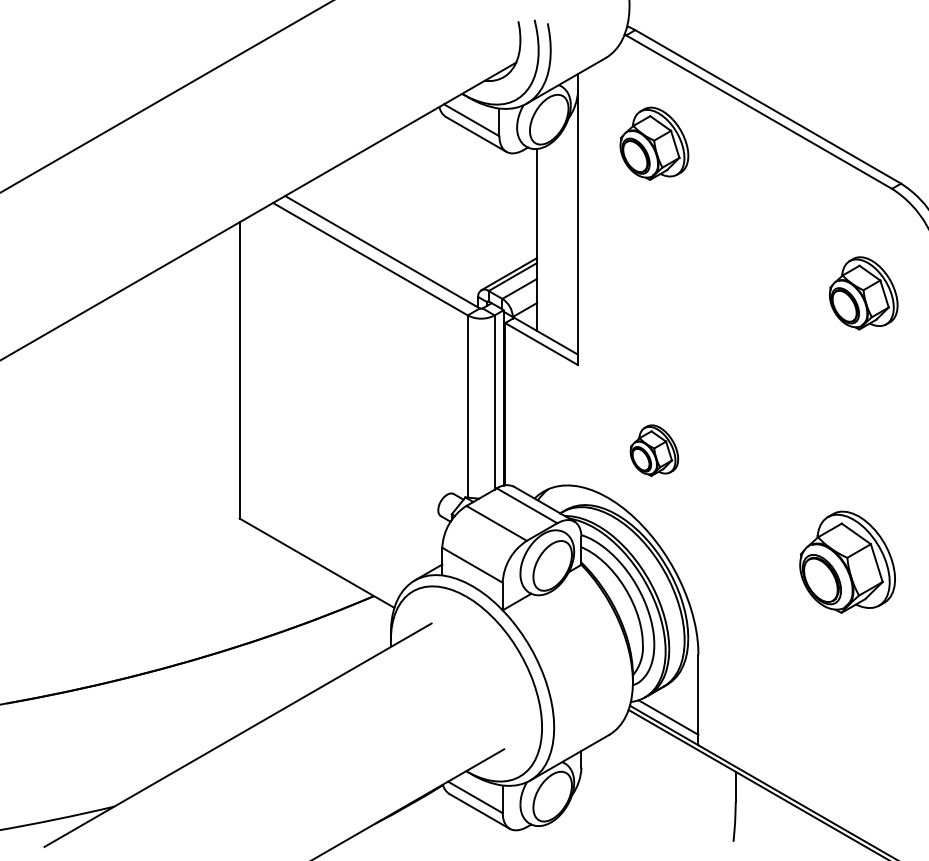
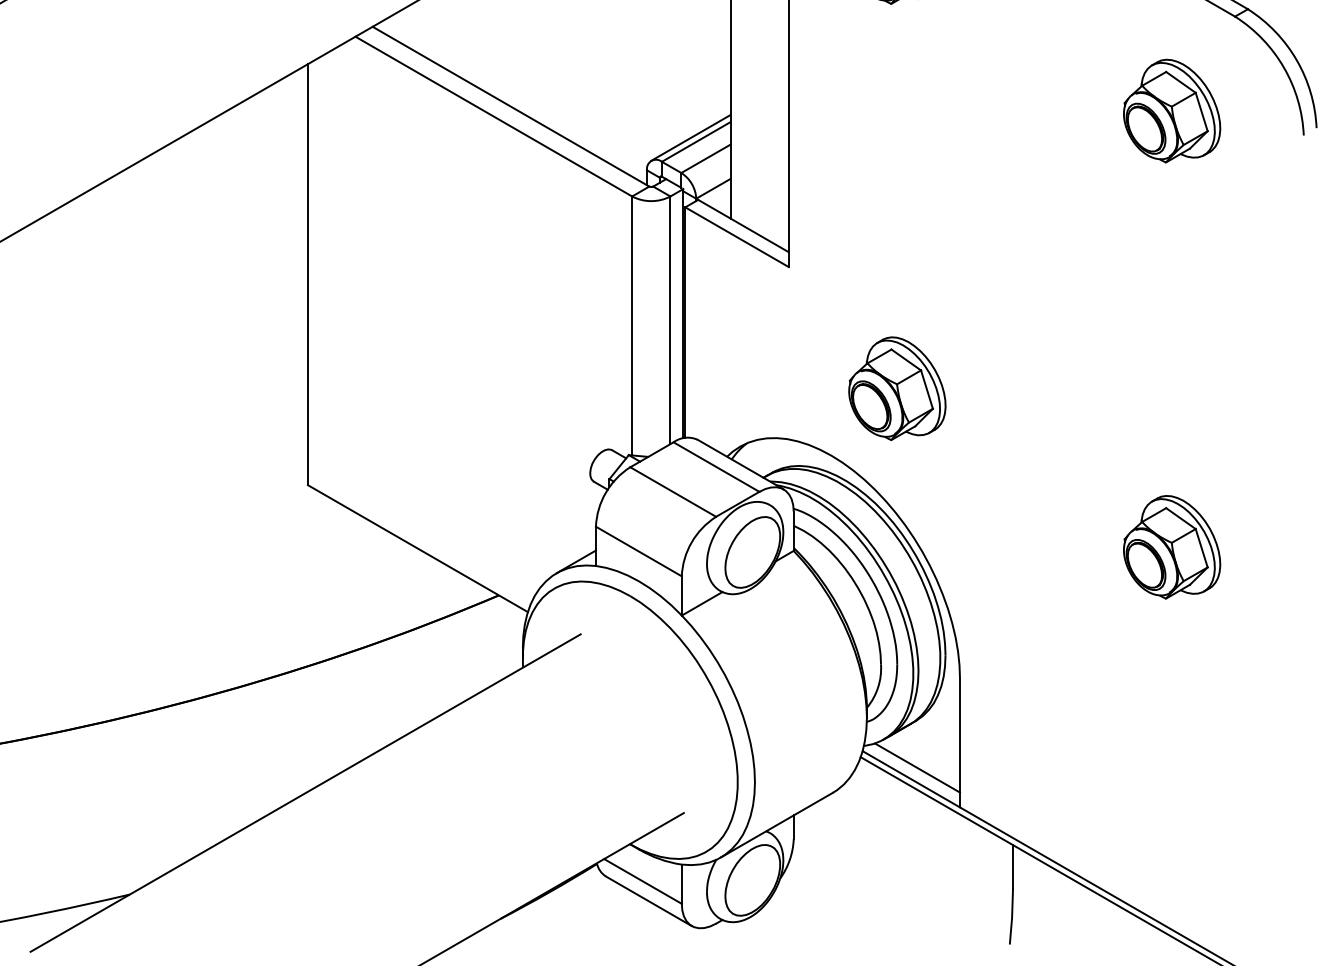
part: (863, 293) -> (1171, 111), moved
part: (654, 450) -> (897, 388), size x1.43
part: (847, 562) -> (1171, 547), size x0.71

